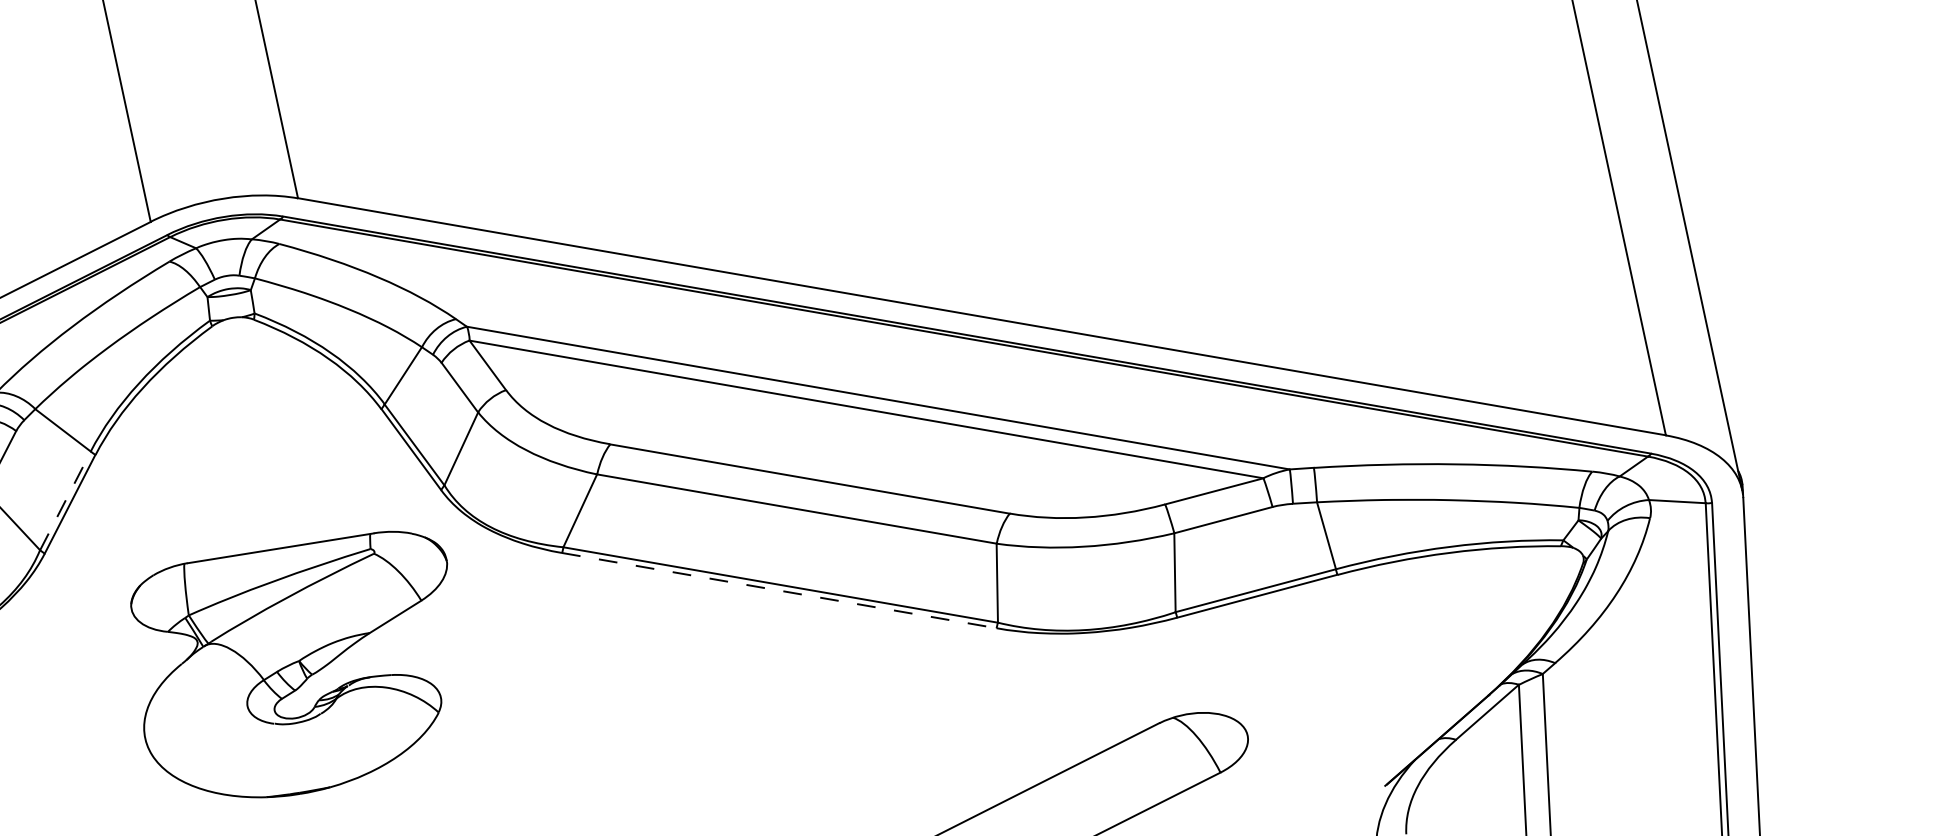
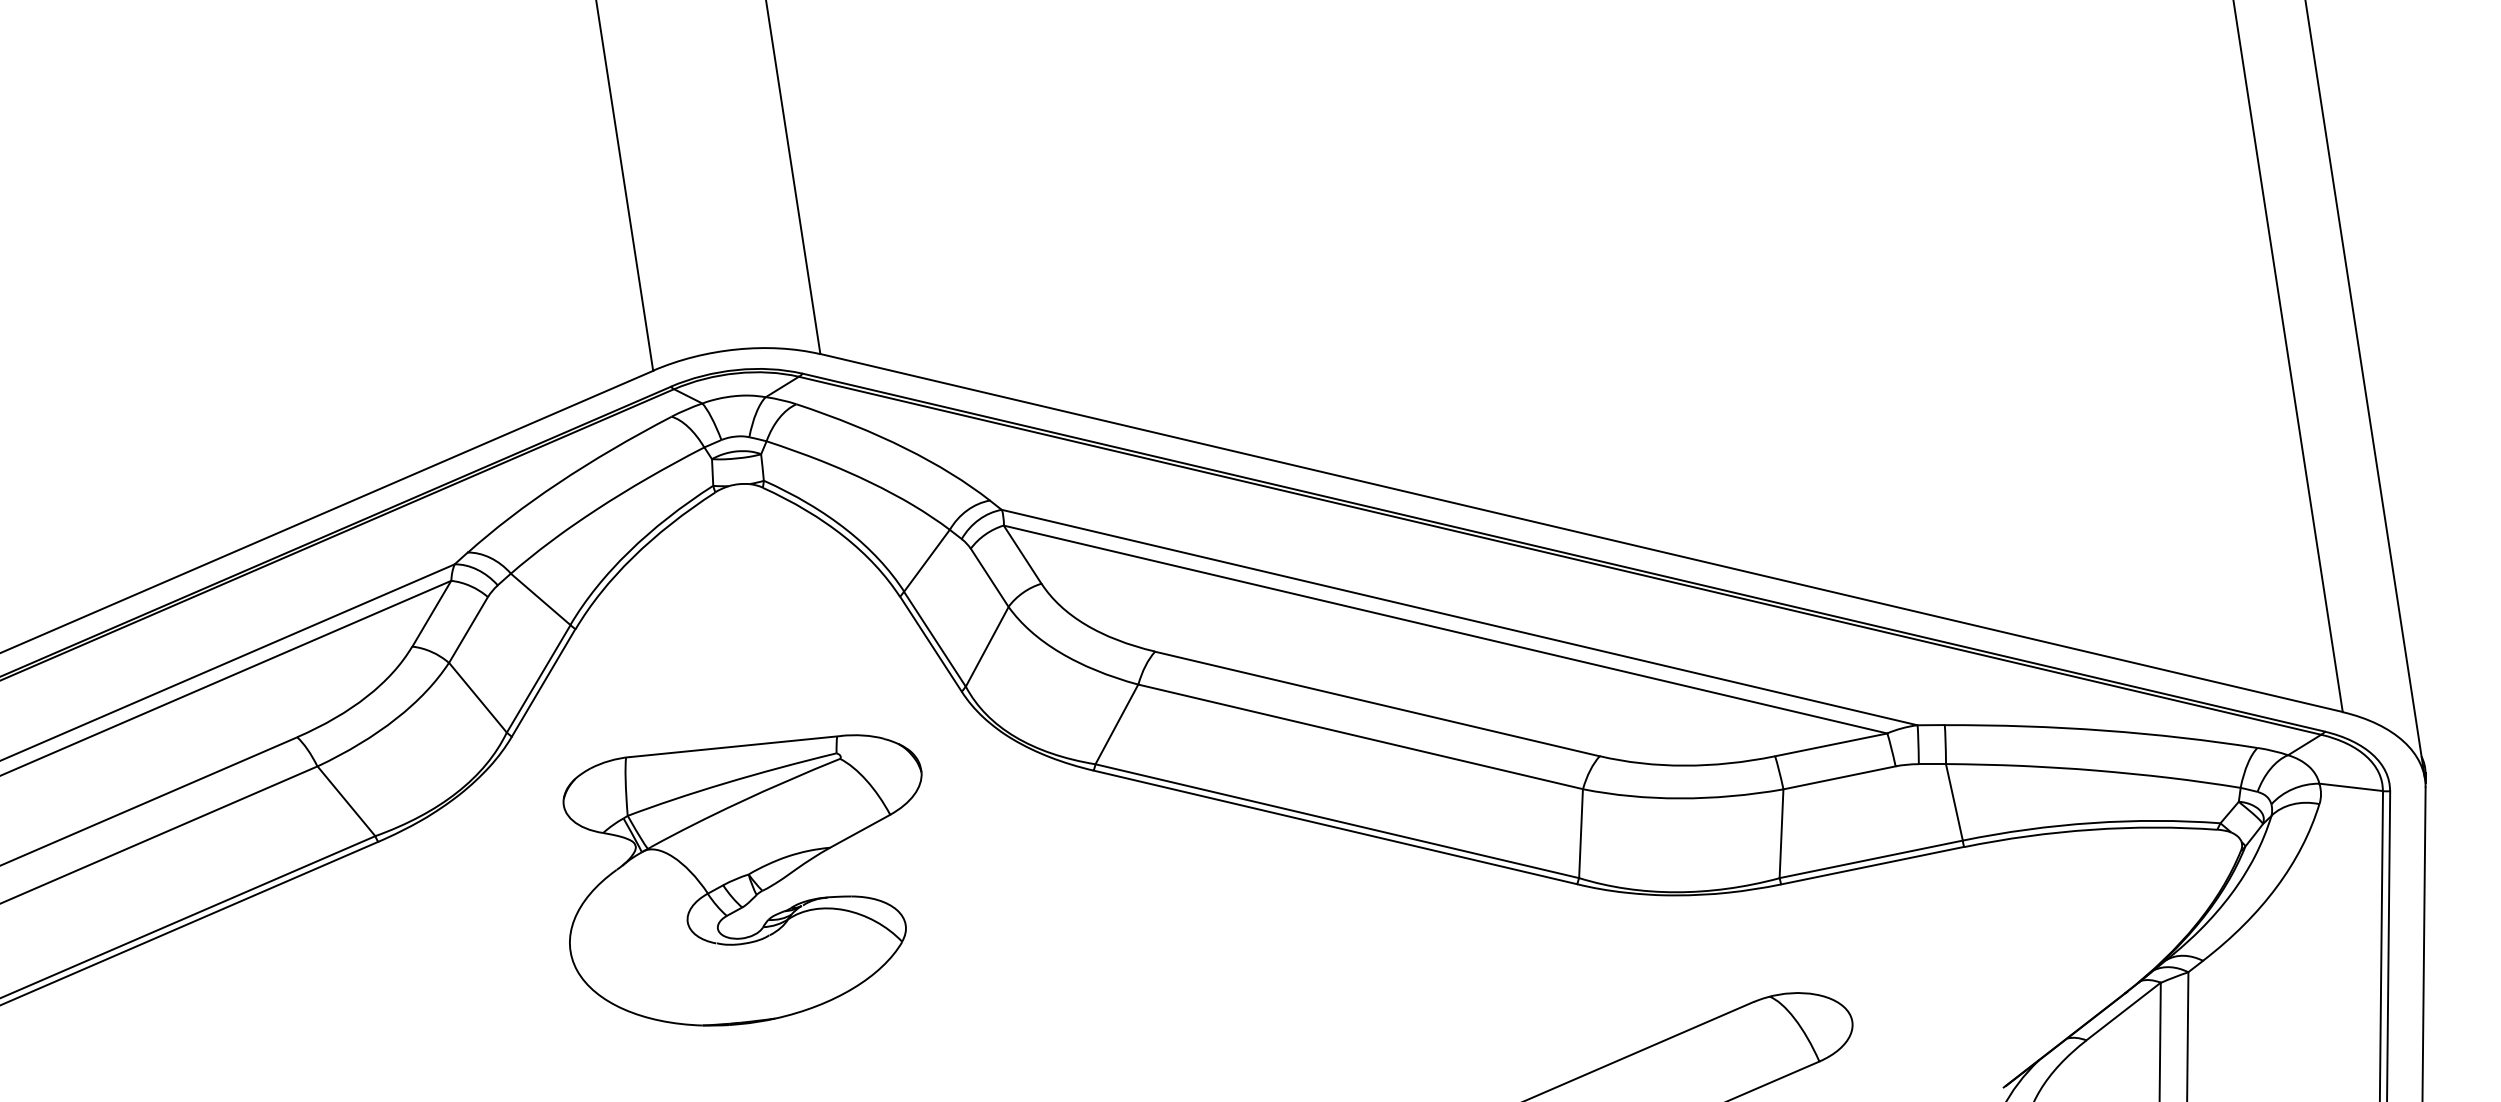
line: (65, 500) -> (538, 678), dashed -> solid
line: (779, 590) -> (1335, 827), dashed -> solid
part: (293, 666) -> (742, 880), moved

